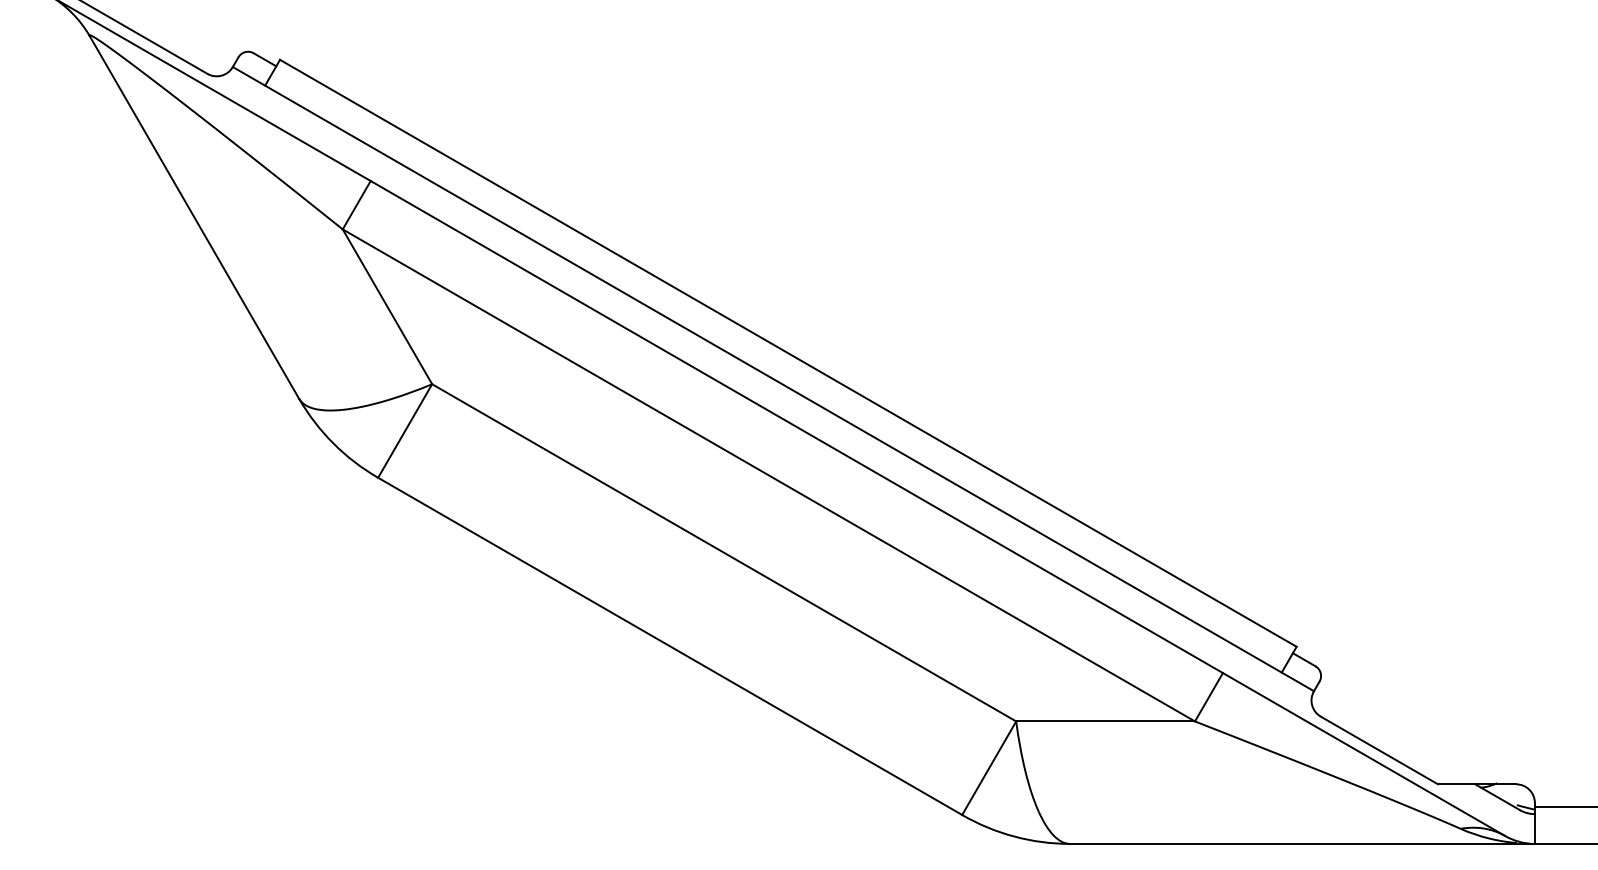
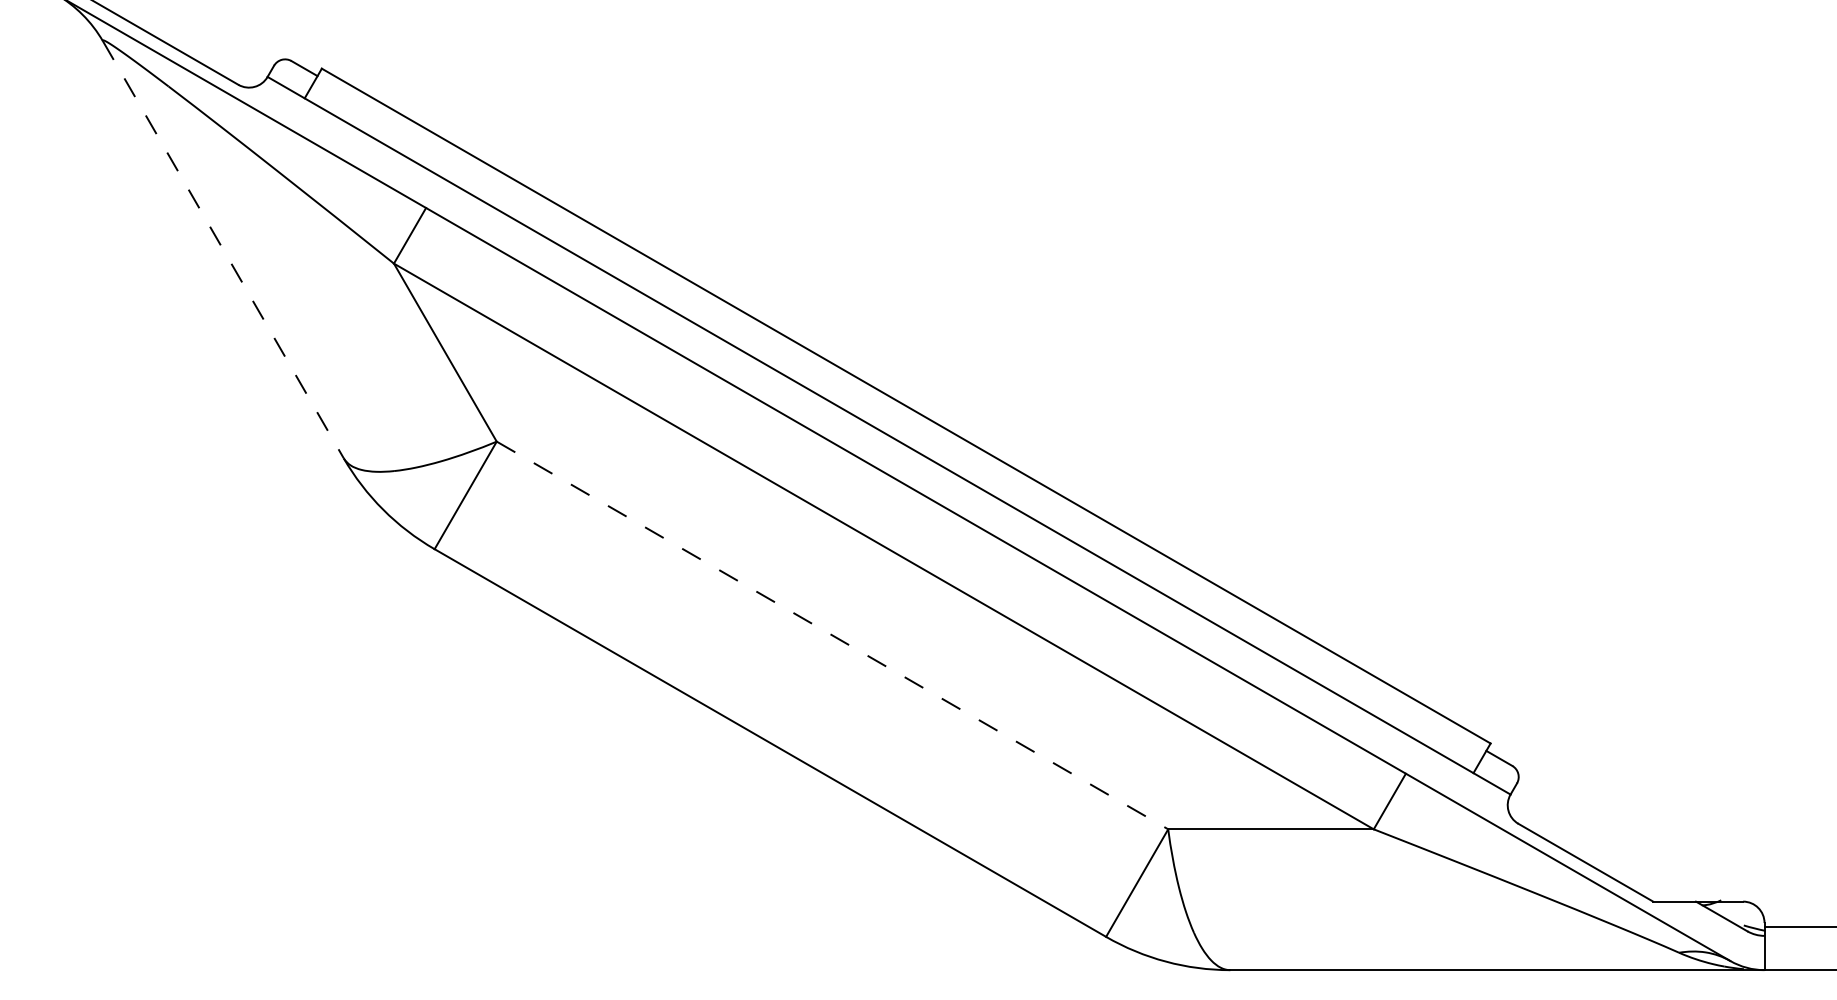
line: (194, 217) -> (223, 249), solid -> dashed
line: (724, 553) -> (832, 636), solid -> dashed

